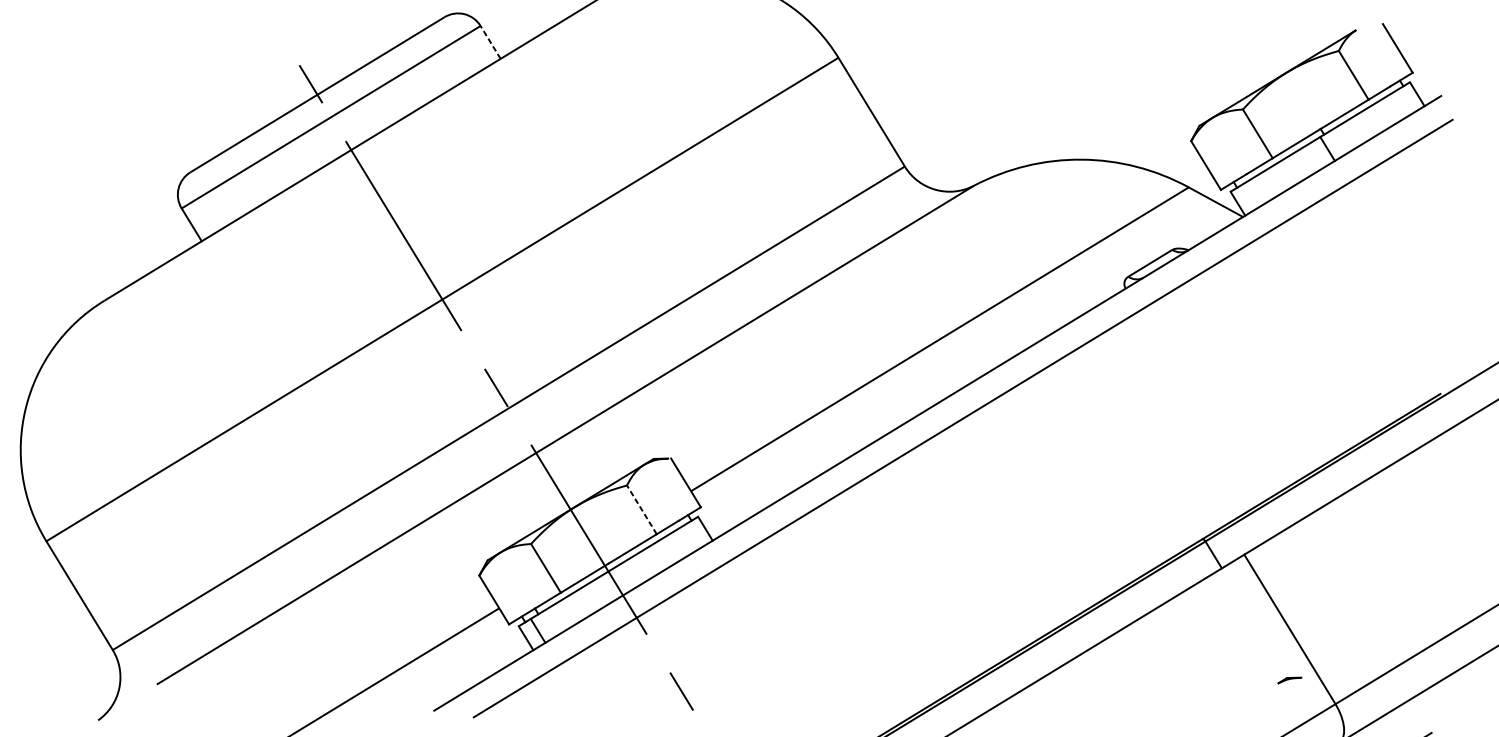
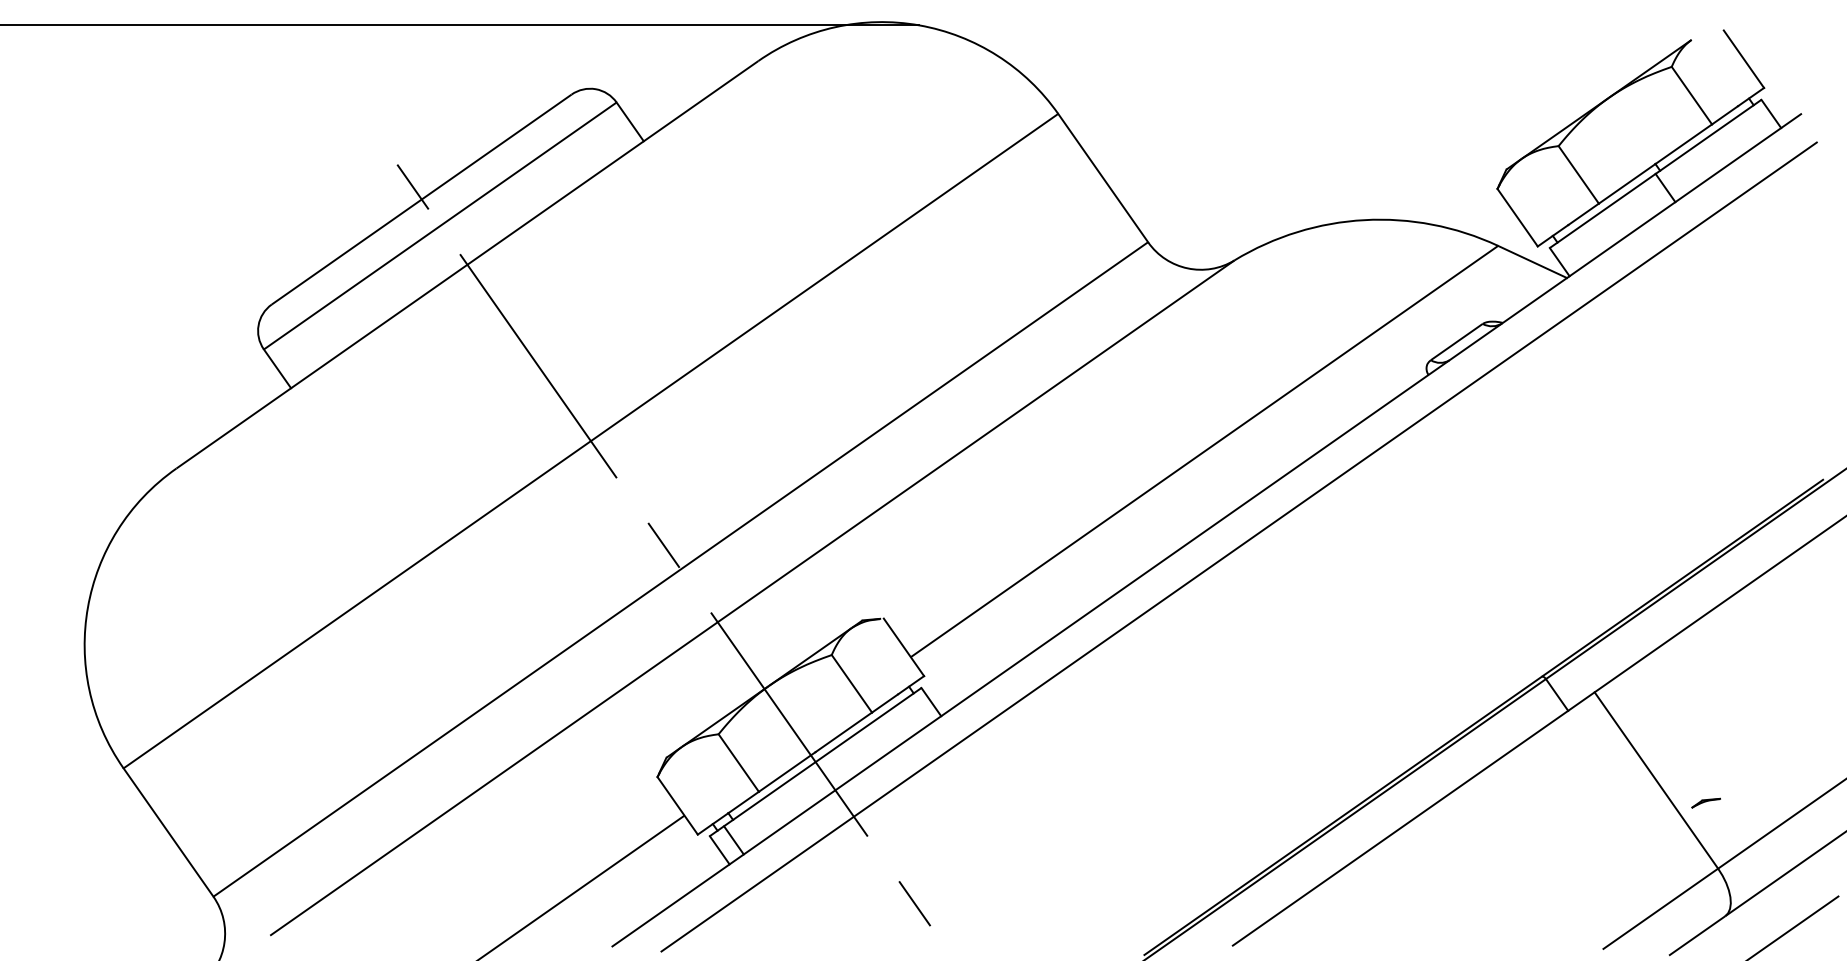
line: (490, 42) -> (630, 121), dashed -> solid
line: (641, 509) -> (851, 683), dashed -> solid
part: (1289, 679) -> (1705, 802), moved

